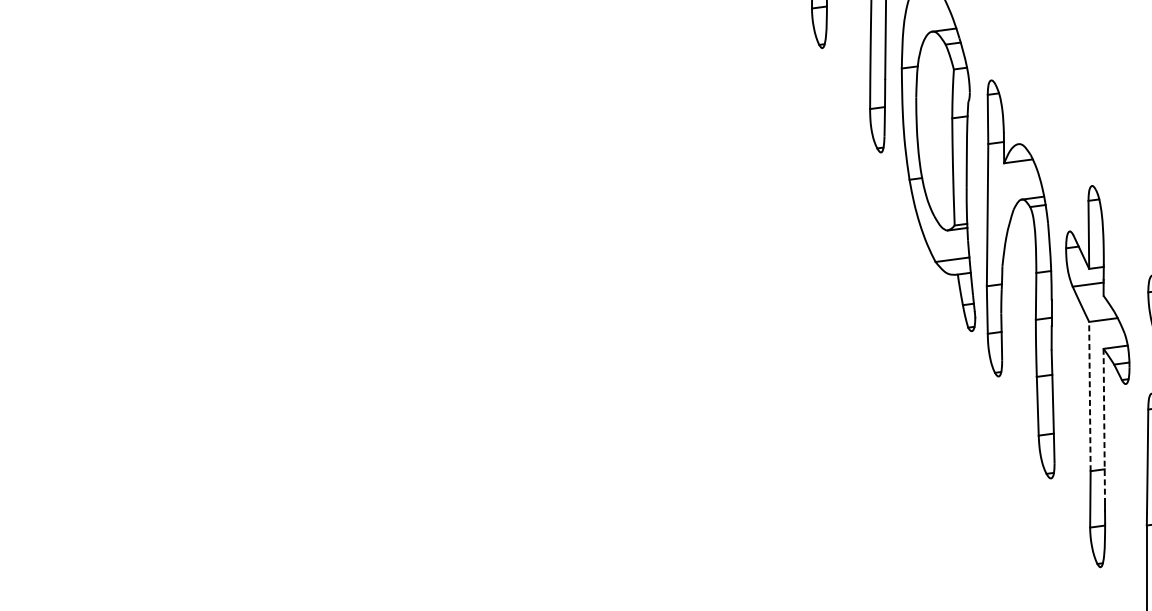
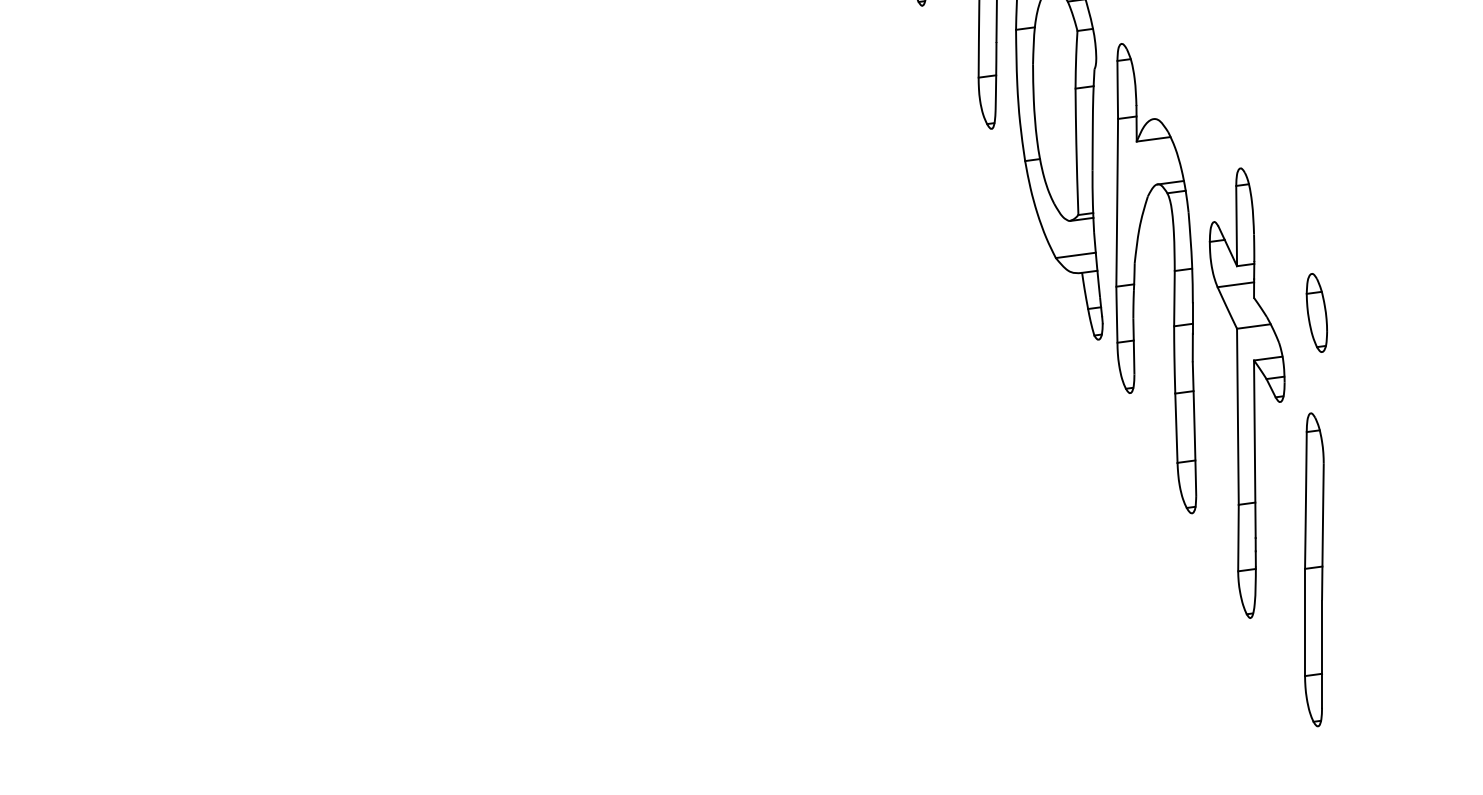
line: (1089, 396) -> (1237, 416), dashed -> solid
line: (1103, 424) -> (1254, 449), dashed -> solid

